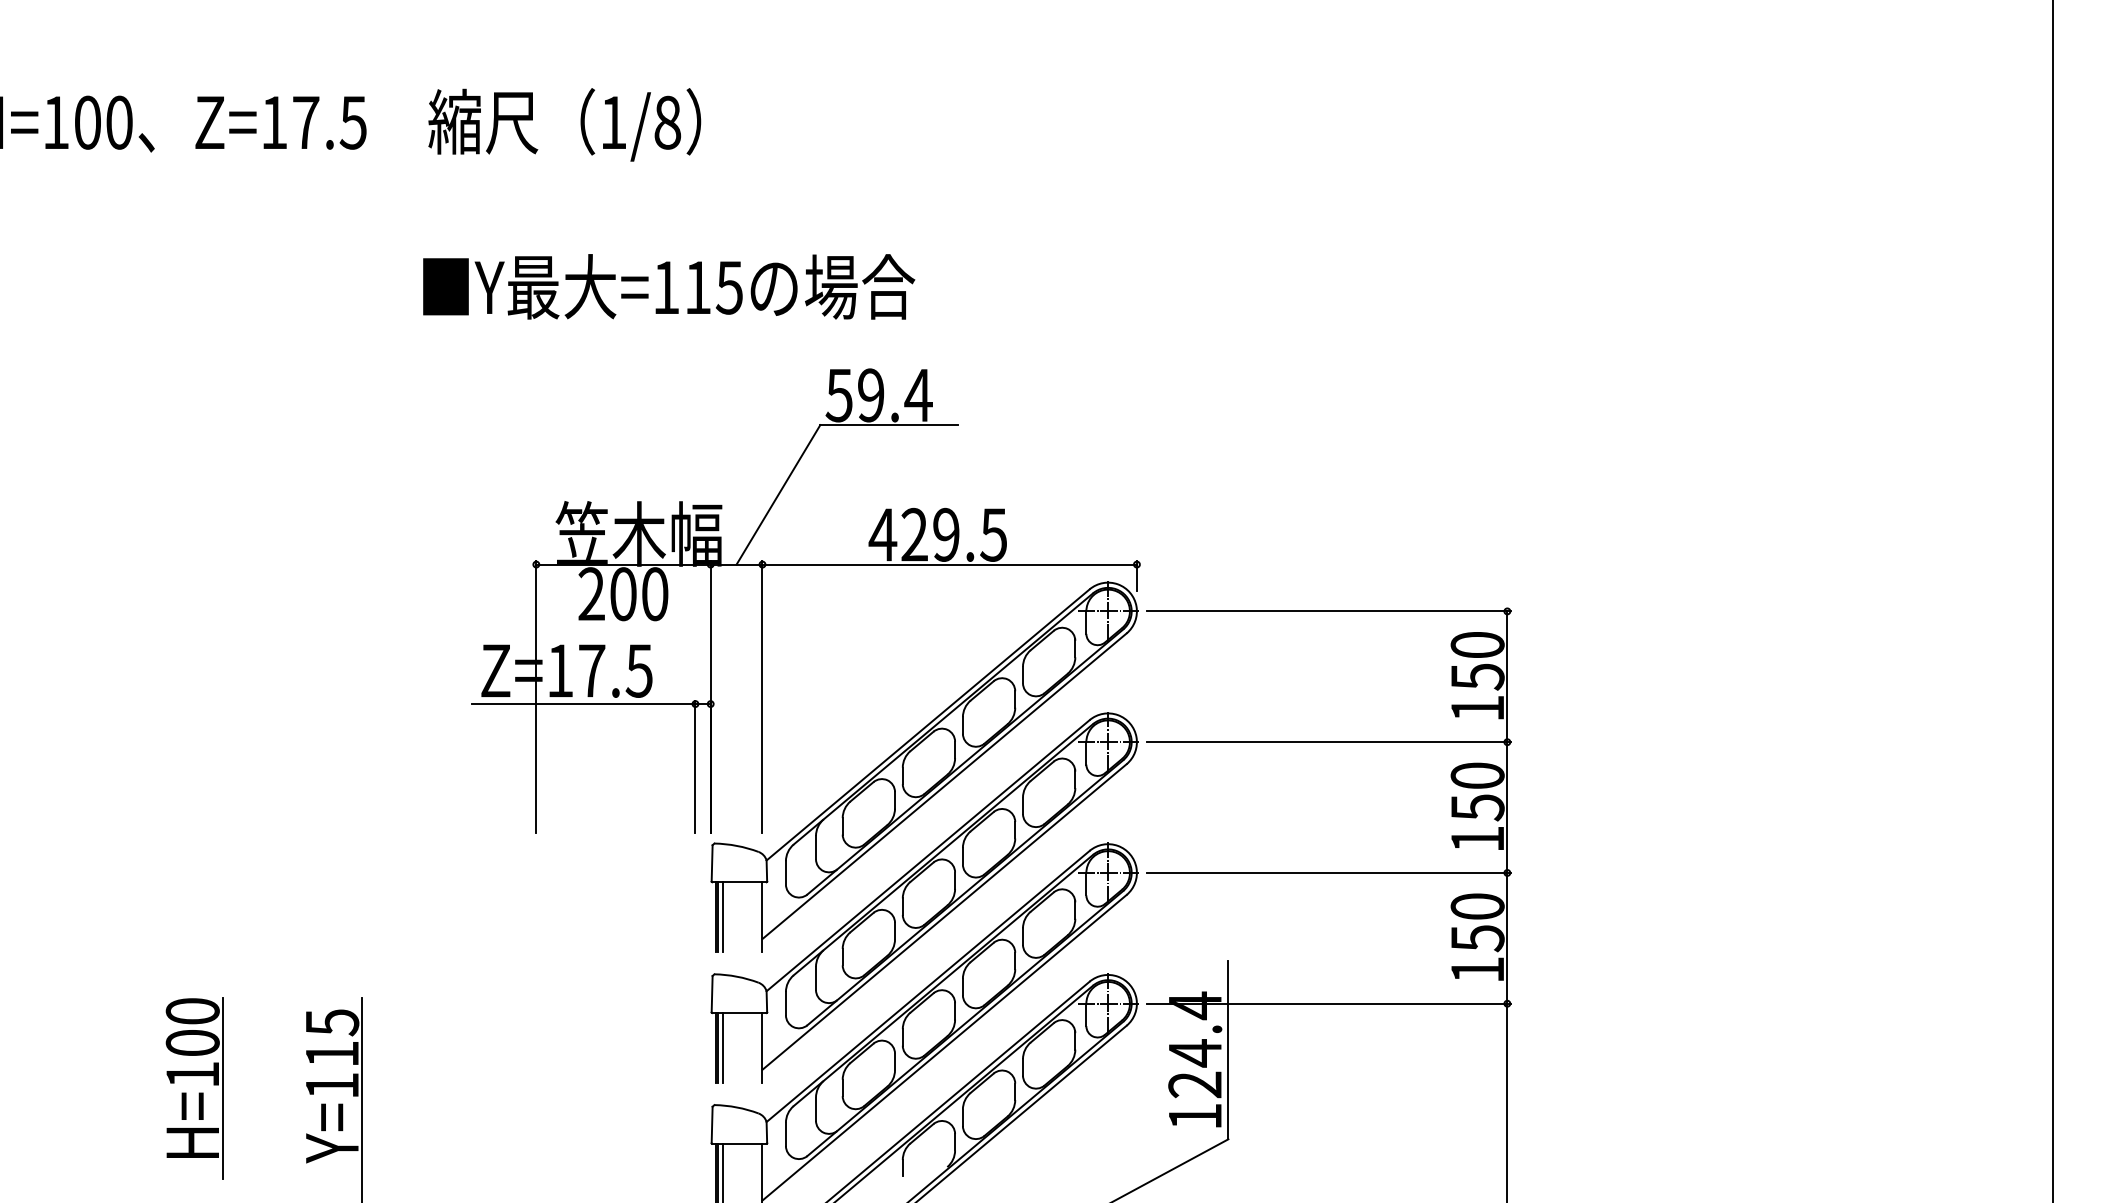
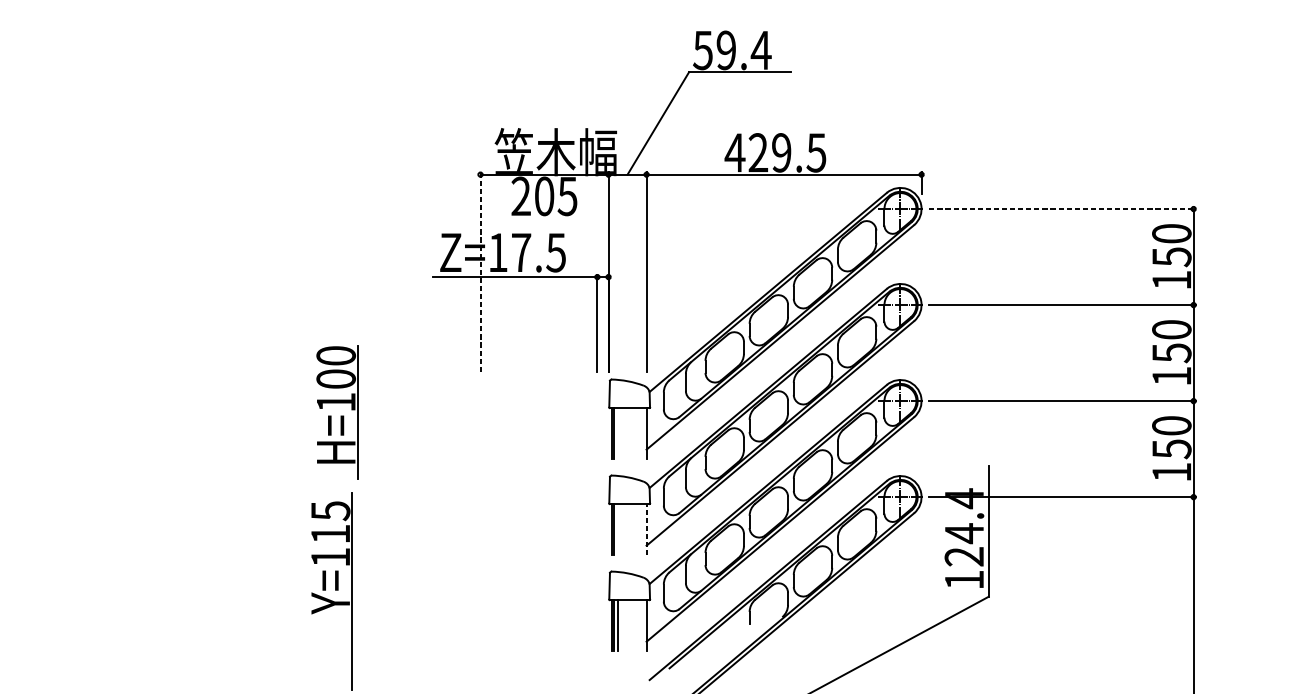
text: (654, 594) -> (567, 196), 200 -> 205
line: (1329, 611) -> (1063, 209), solid -> dashed
line: (536, 697) -> (480, 272), solid -> dashed
line: (723, 916) -> (617, 433), removed
line: (723, 1047) -> (617, 529), removed
line: (762, 1047) -> (646, 529), solid -> dashed
part: (199, 1092) -> (341, 415), moved

